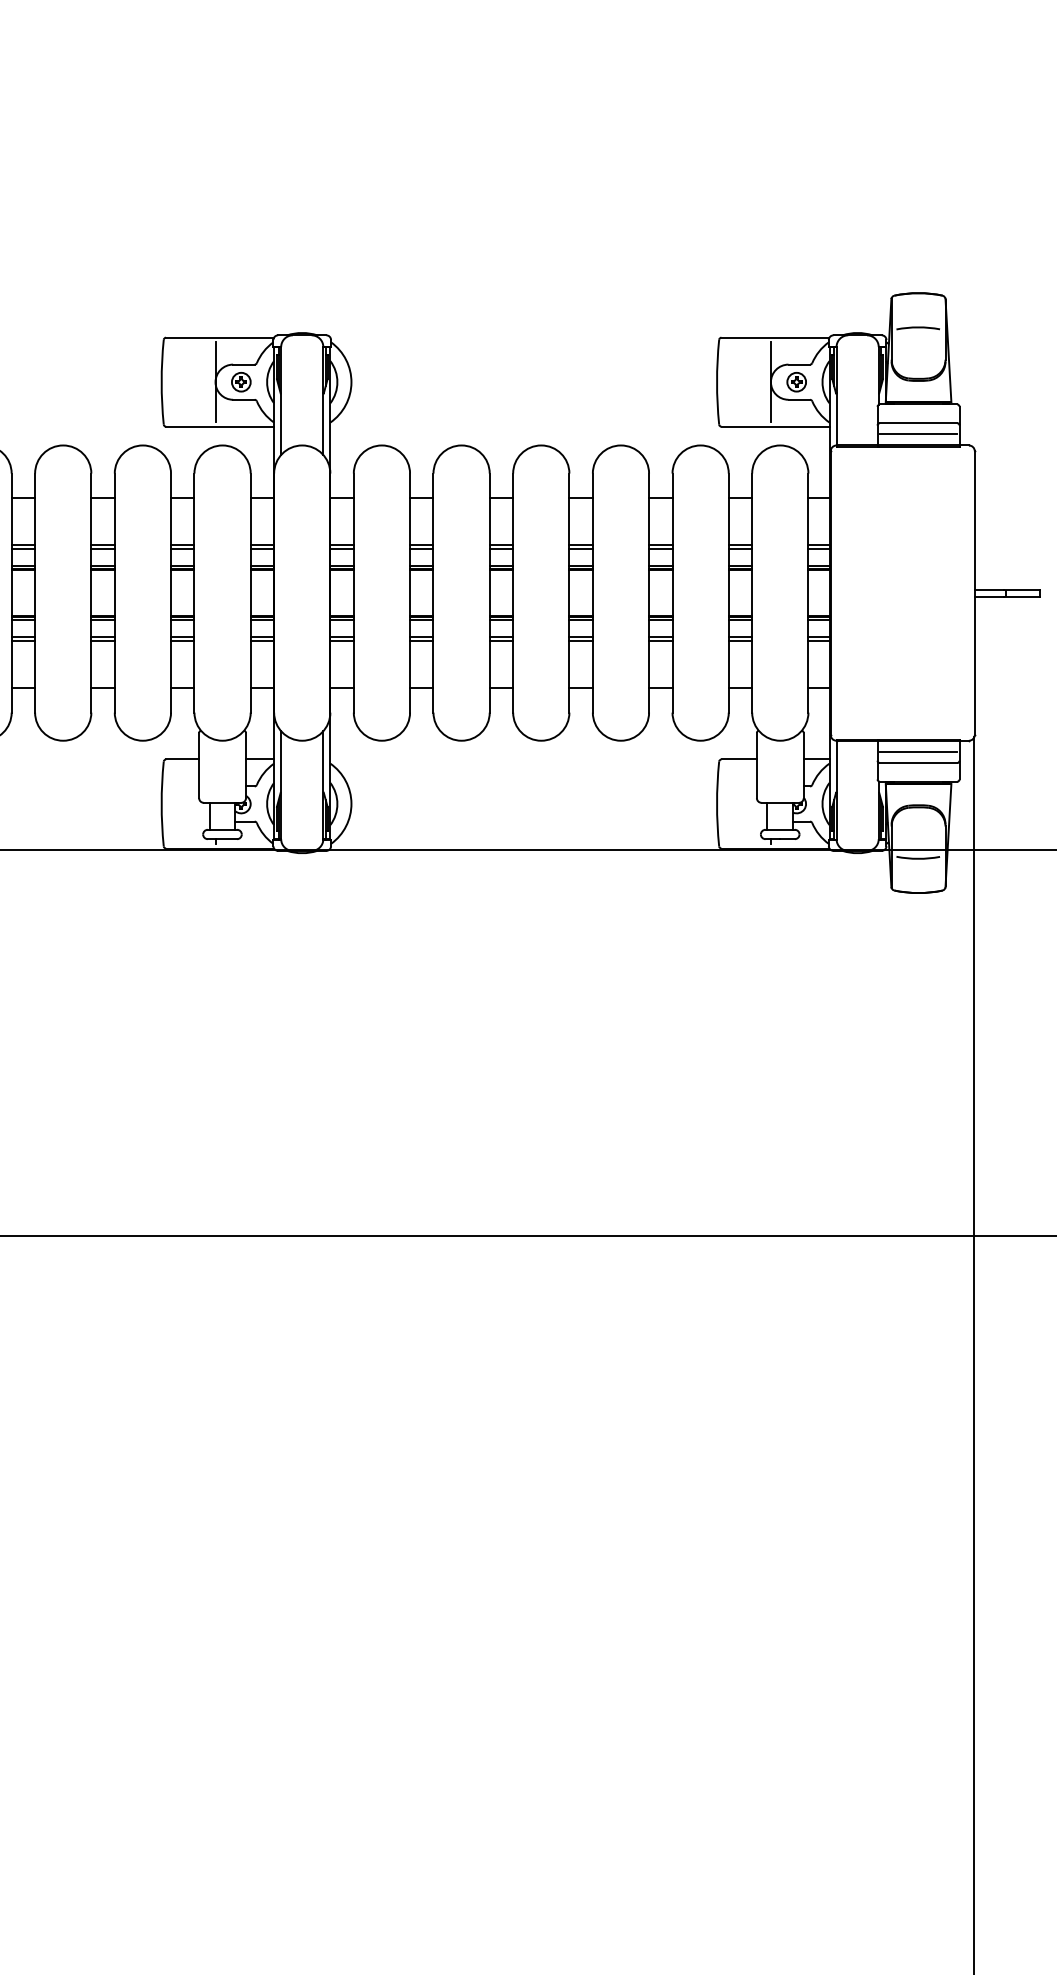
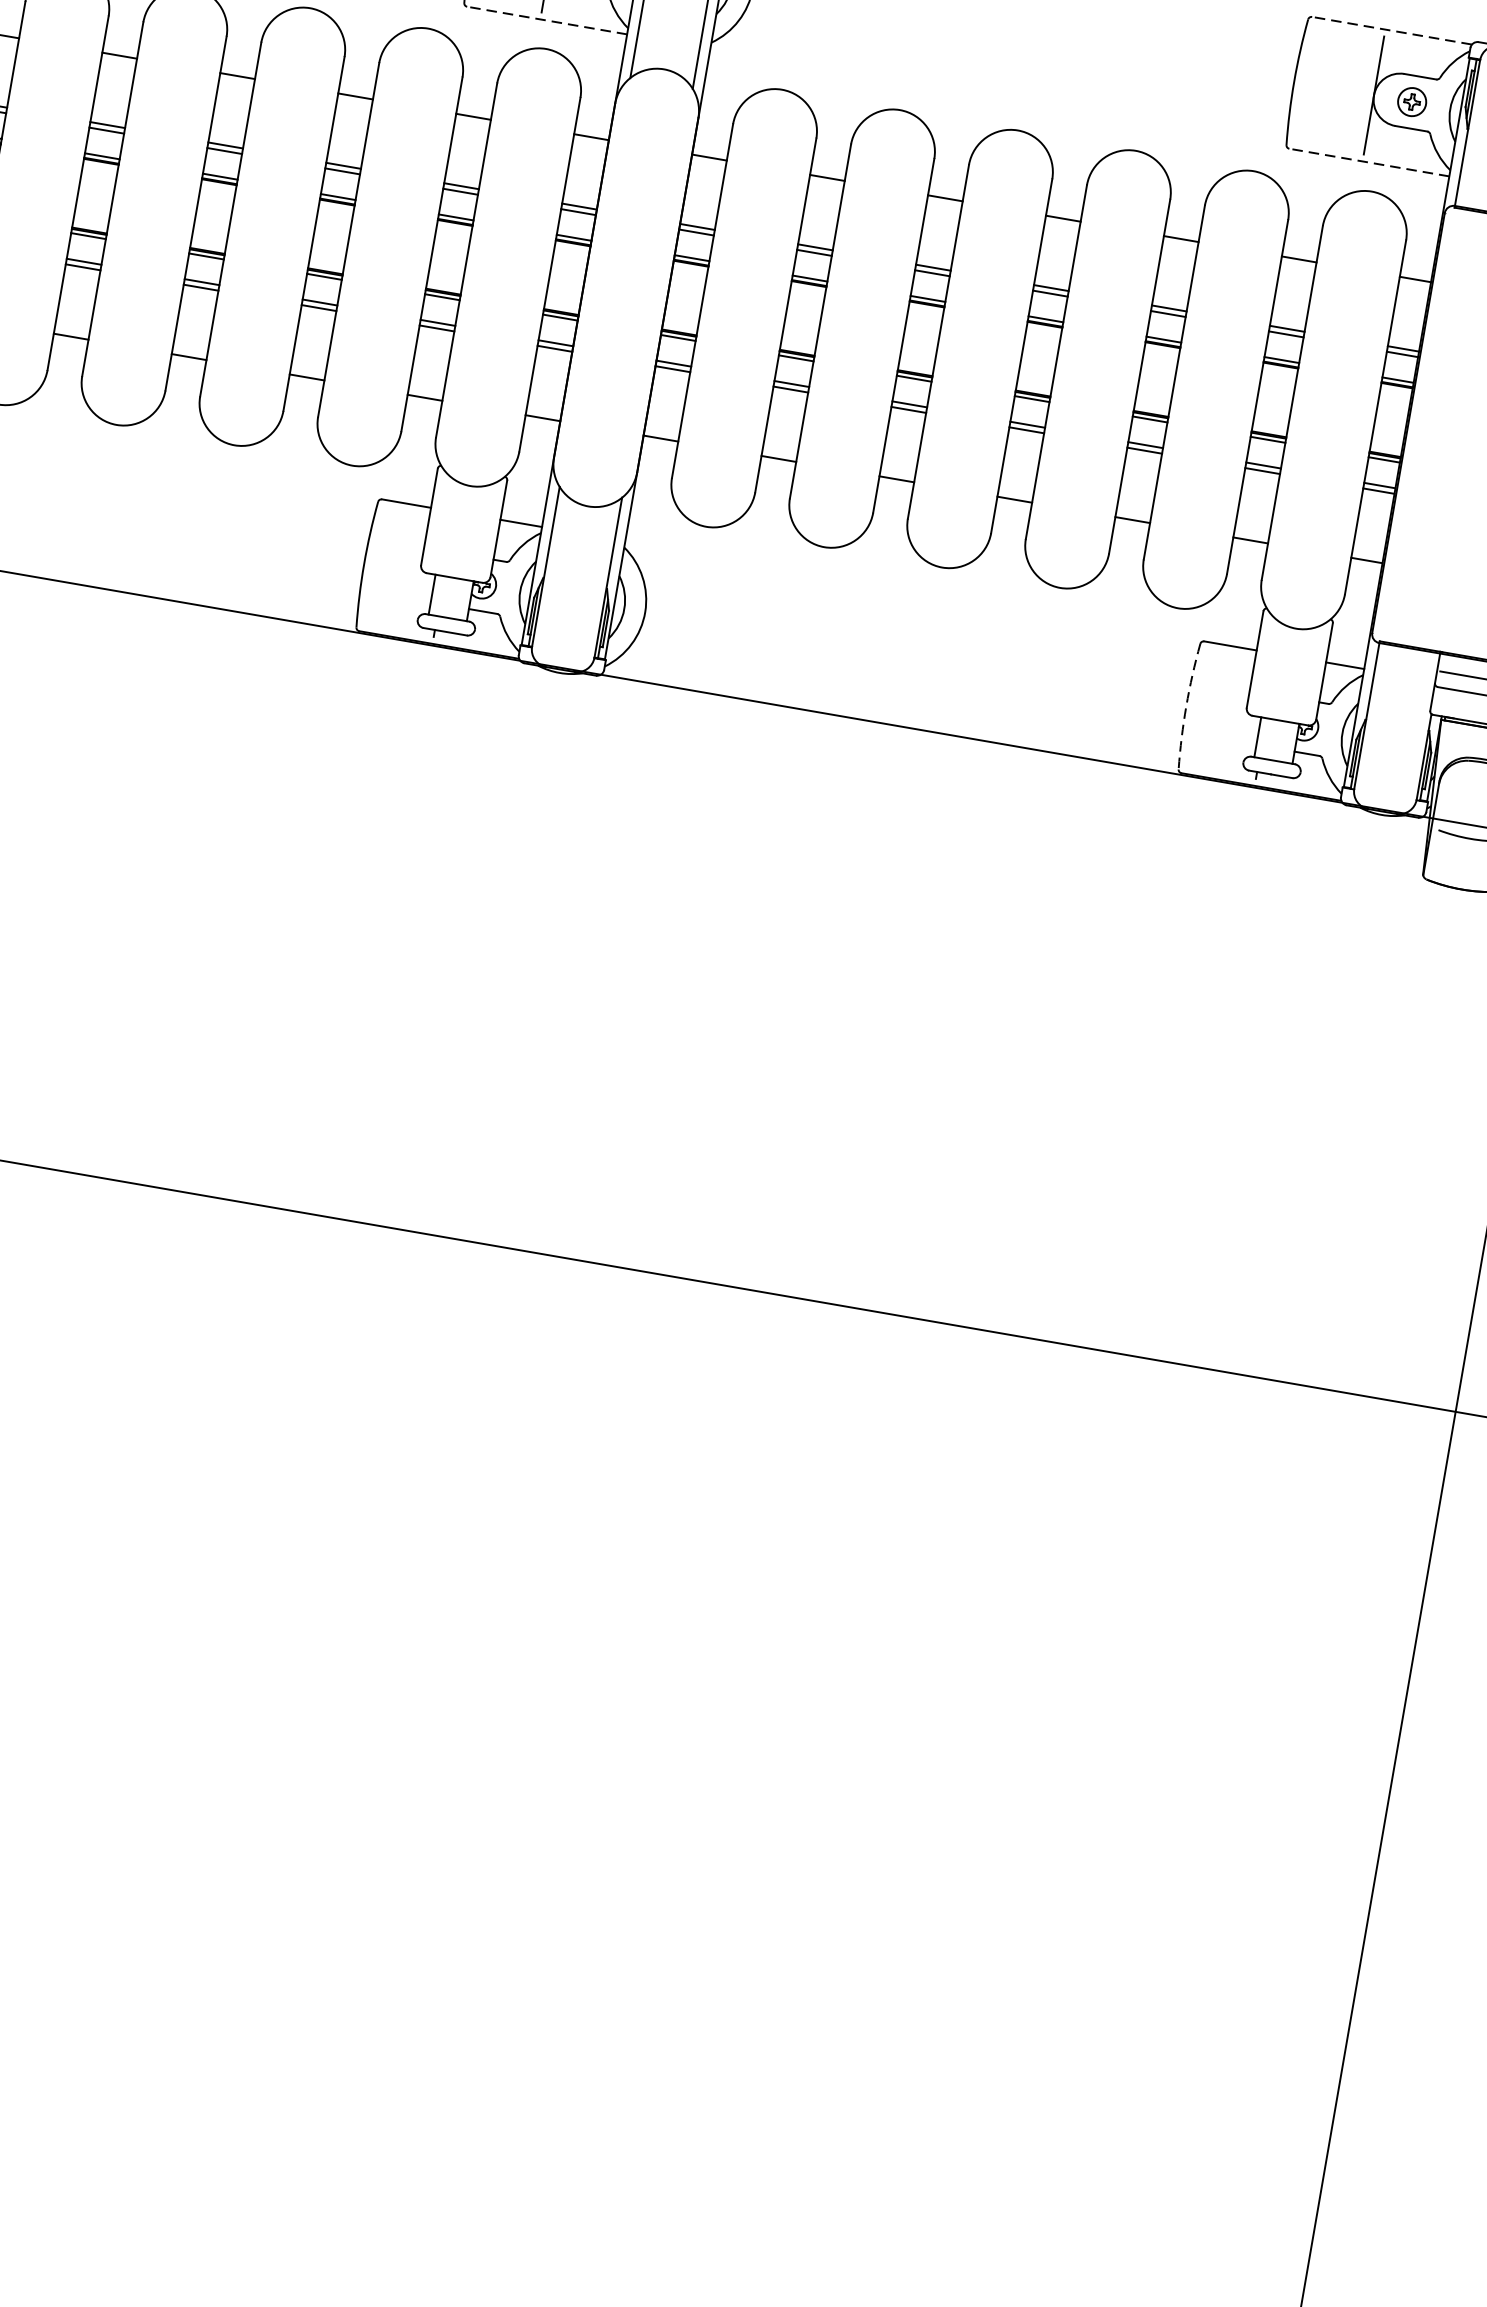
line: (775, 337) -> (1392, 30), solid -> dashed
line: (219, 426) -> (546, 20), solid -> dashed
line: (775, 426) -> (1369, 162), solid -> dashed
arc: (717, 804) -> (1186, 707), solid -> dashed

